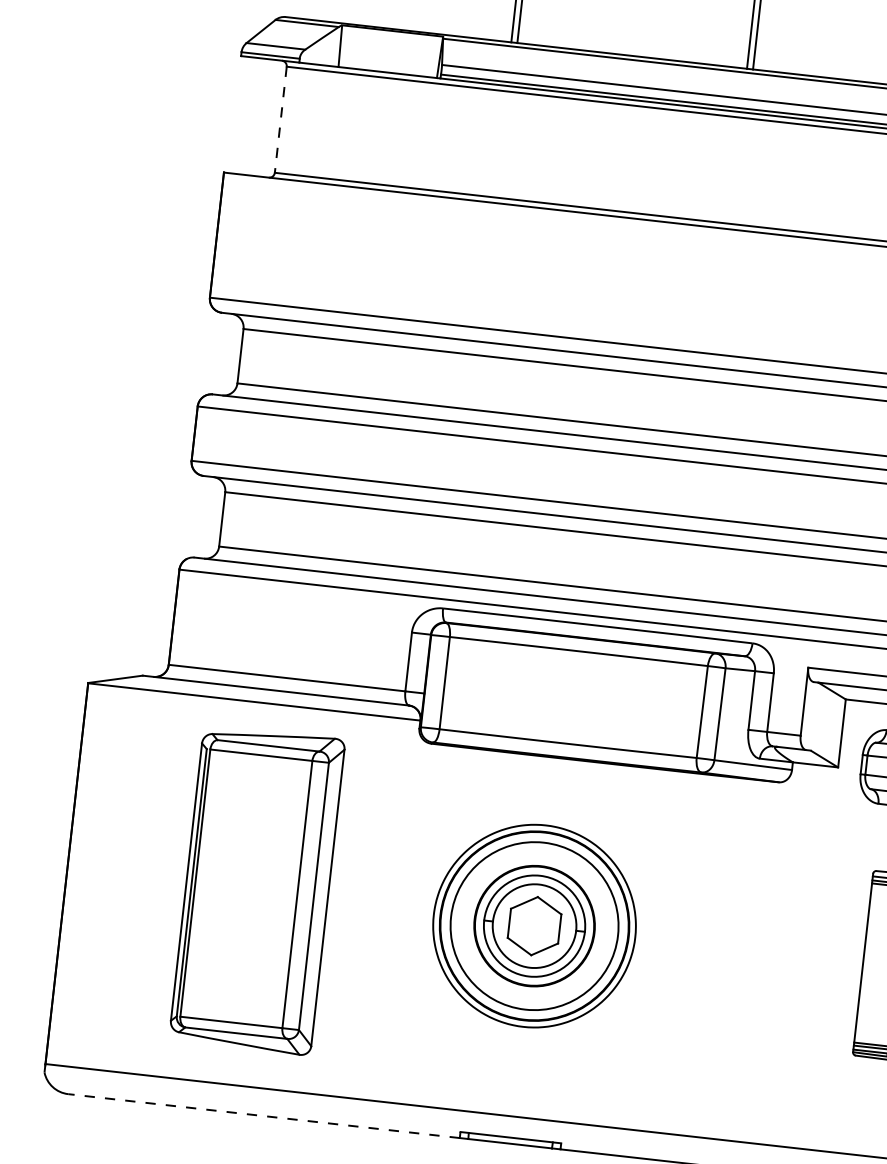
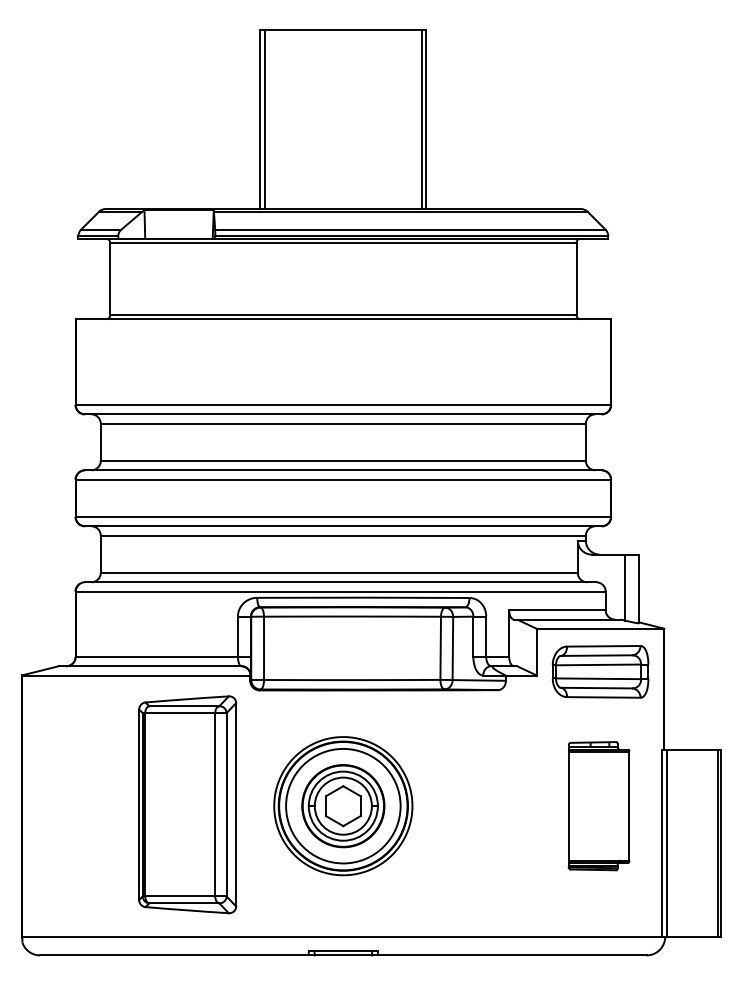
line: (281, 120) -> (110, 279), dashed -> solid
part: (257, 889) -> (187, 804), moved
line: (262, 1116) -> (173, 955), dashed -> solid

